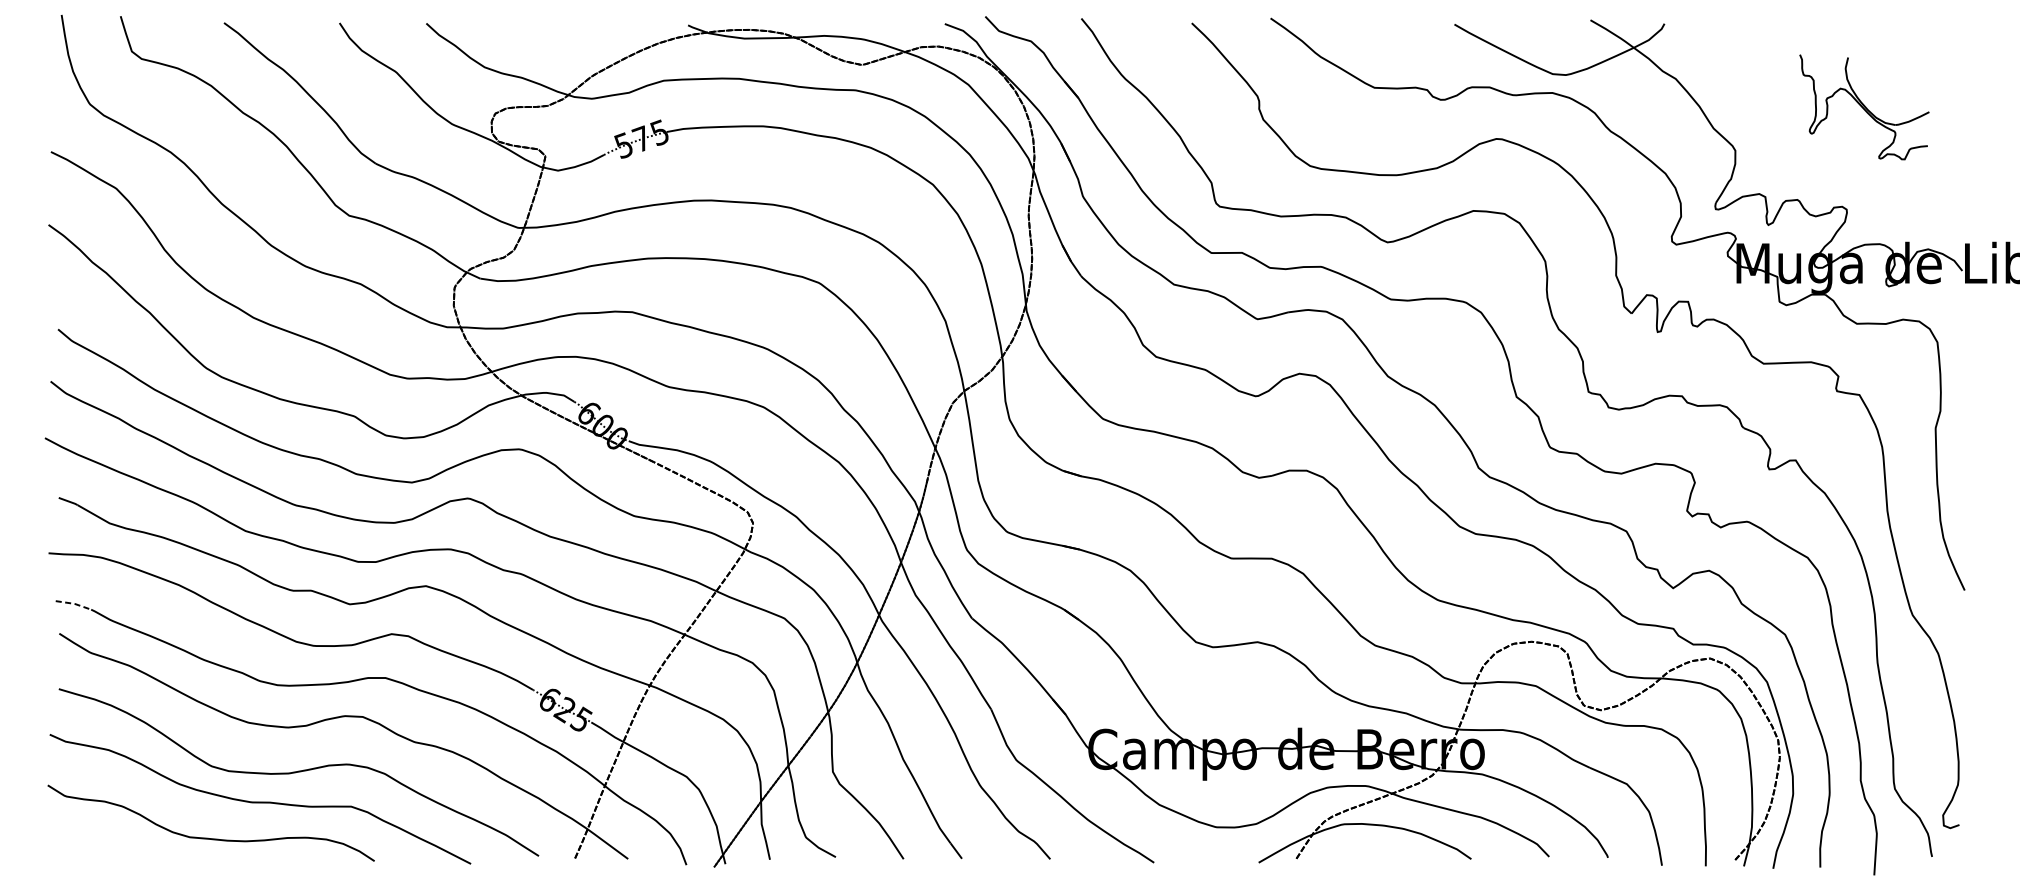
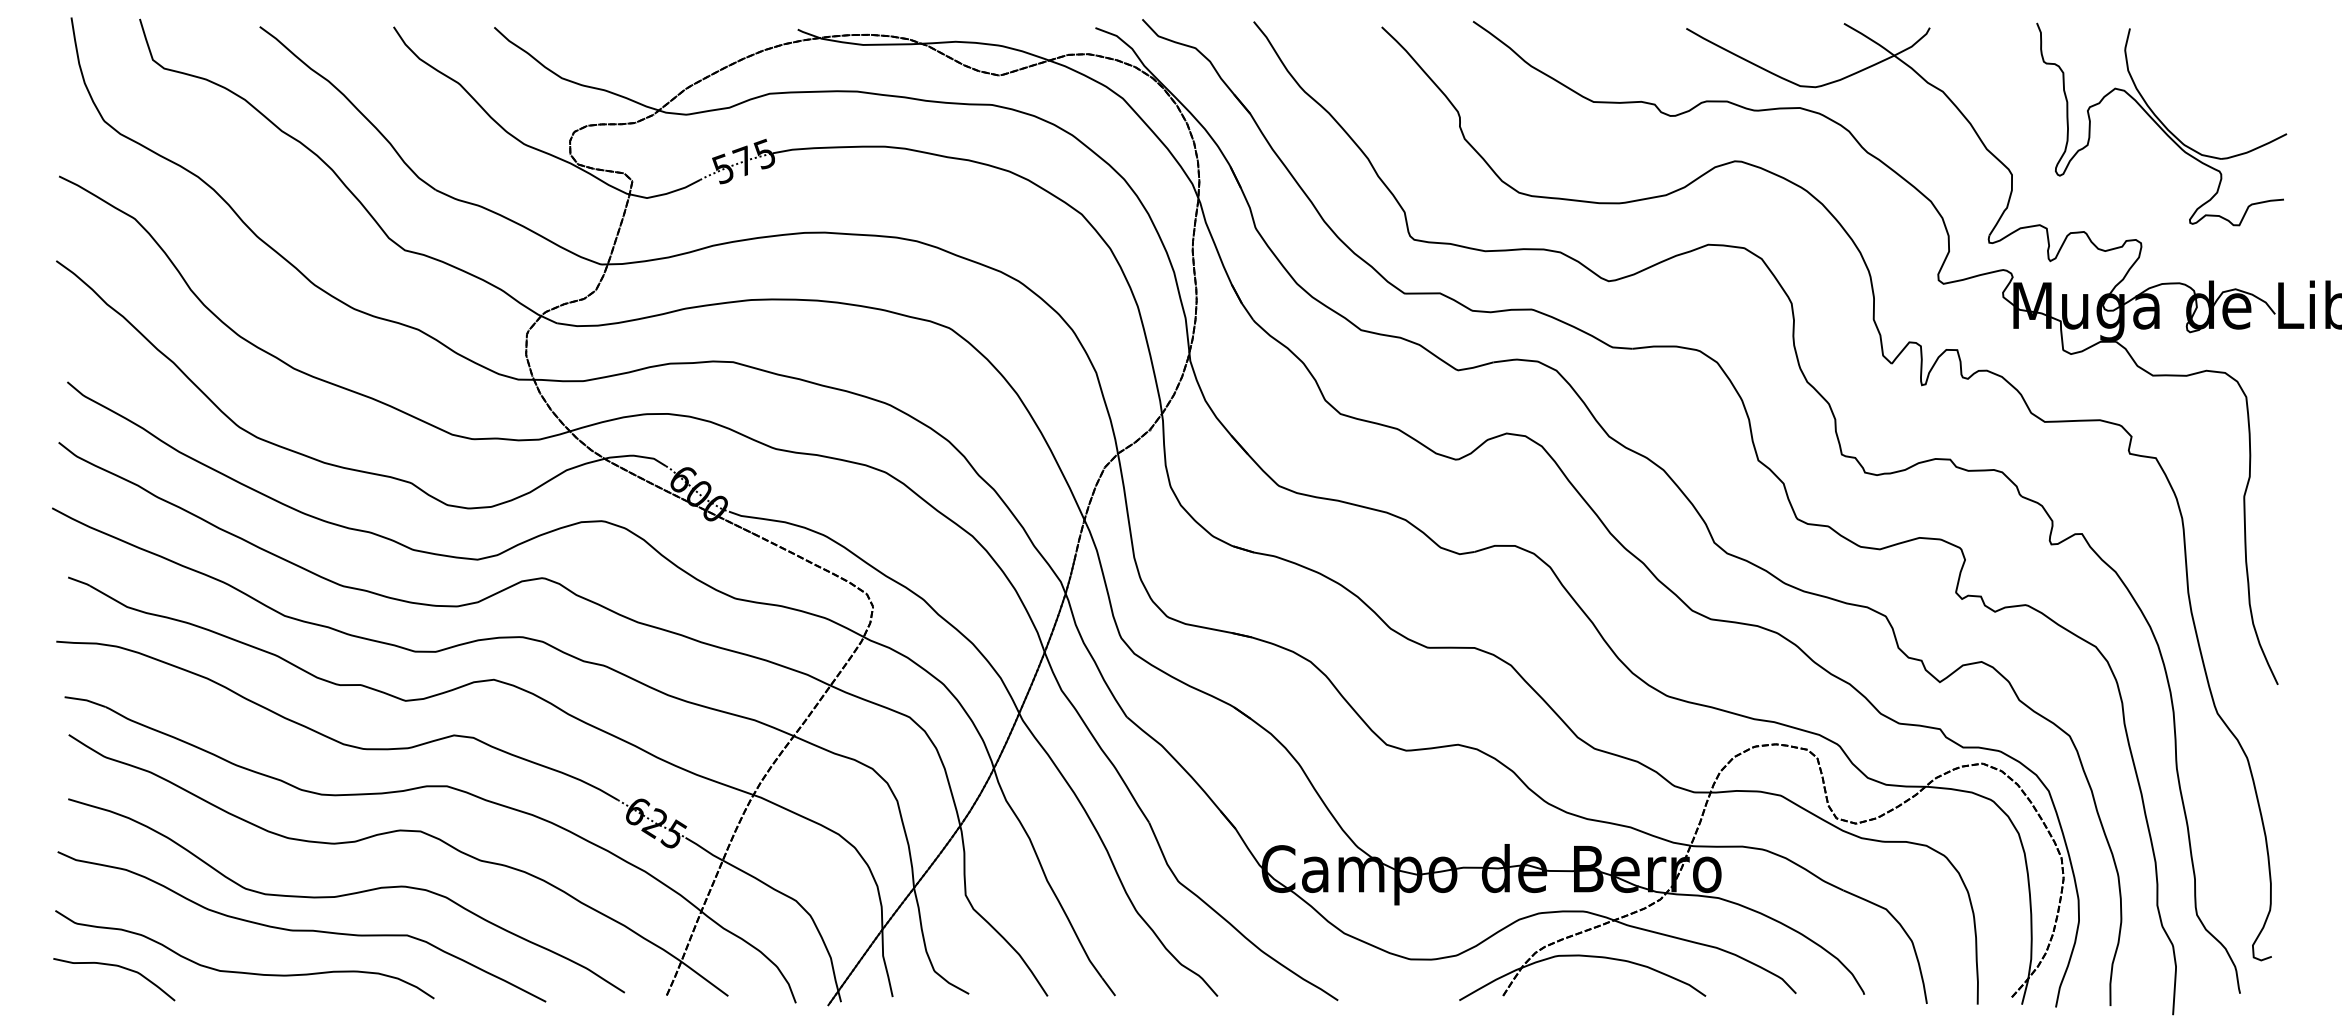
part: (1864, 107) -> (2161, 124), size x1.67
line: (74, 604) -> (86, 700), dashed -> solid
curve: (98, 833) -> (114, 966), added

